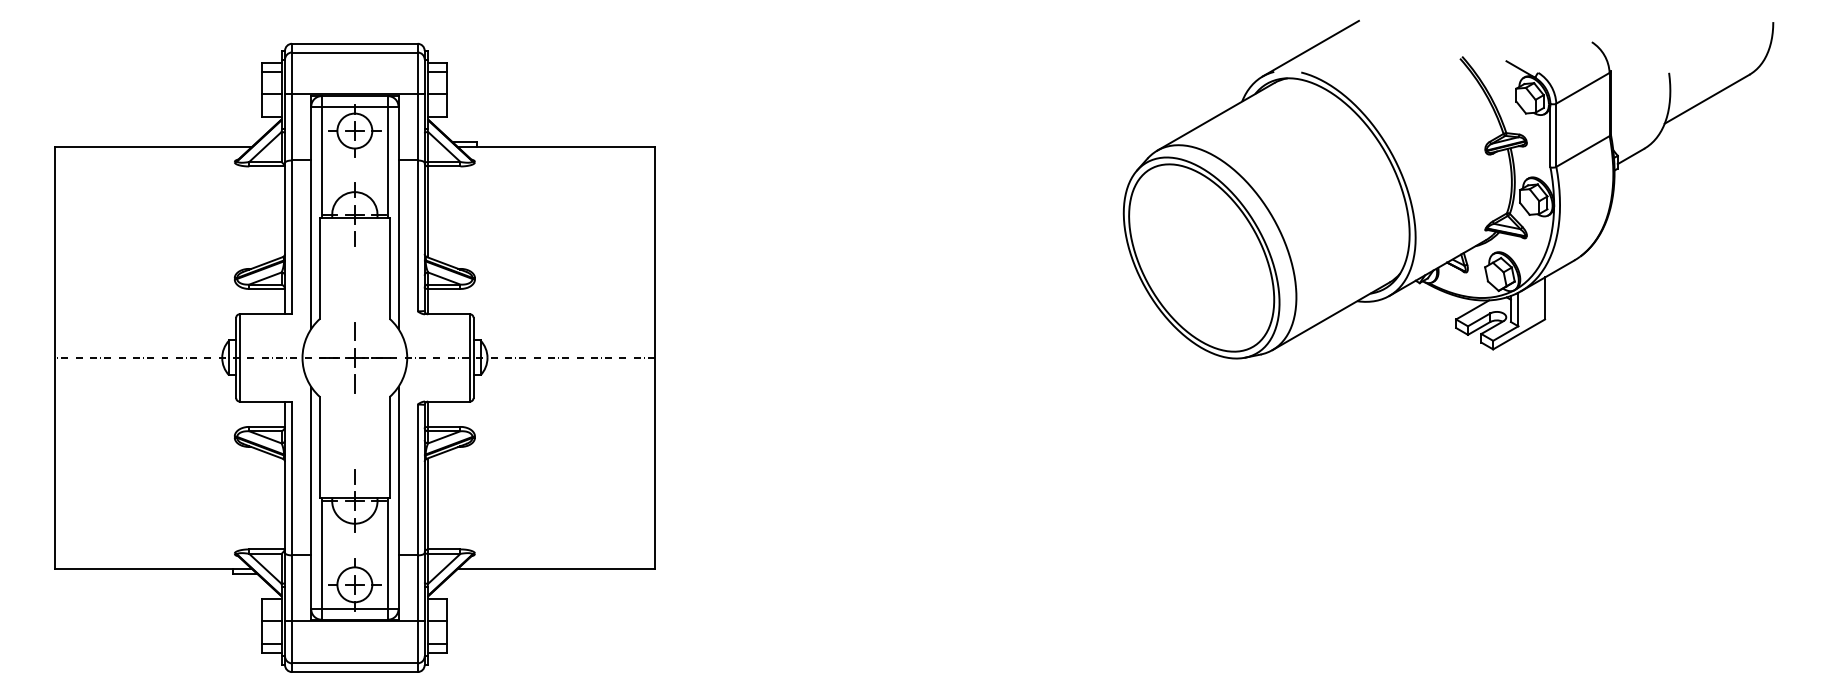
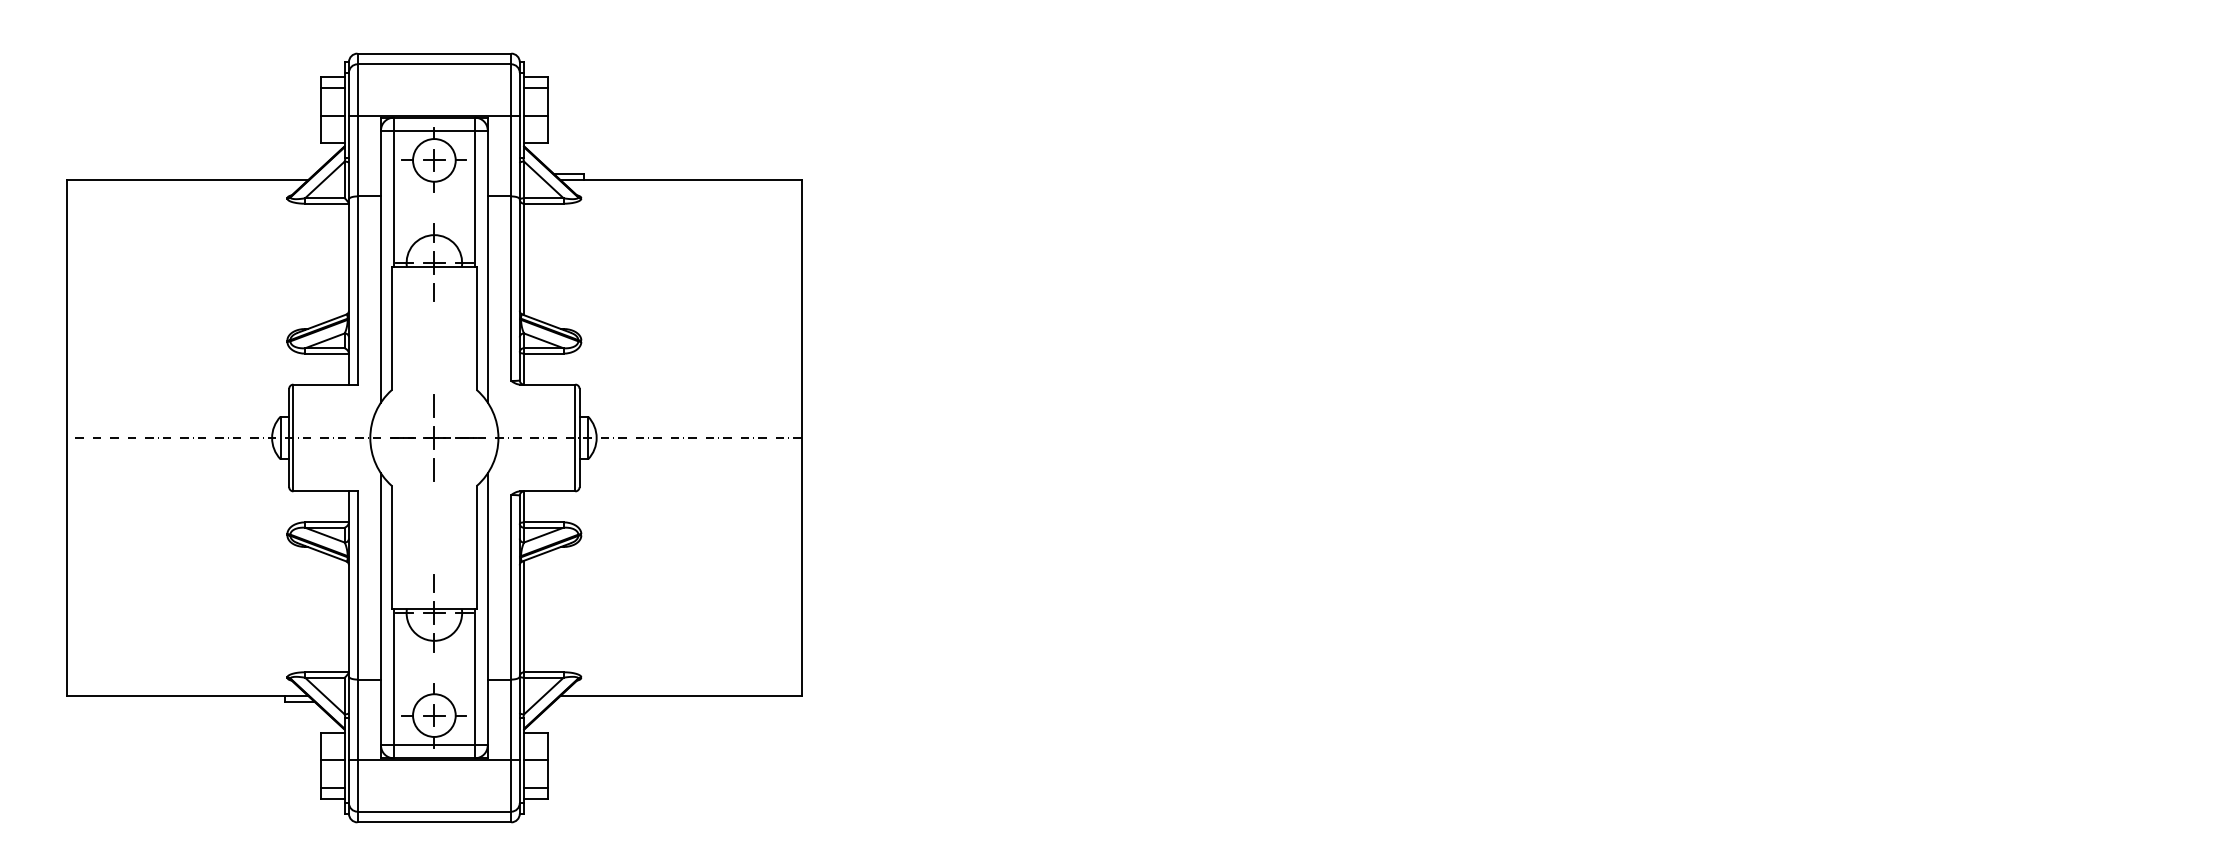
part: (1410, 198) -> (1726, 242), removed

